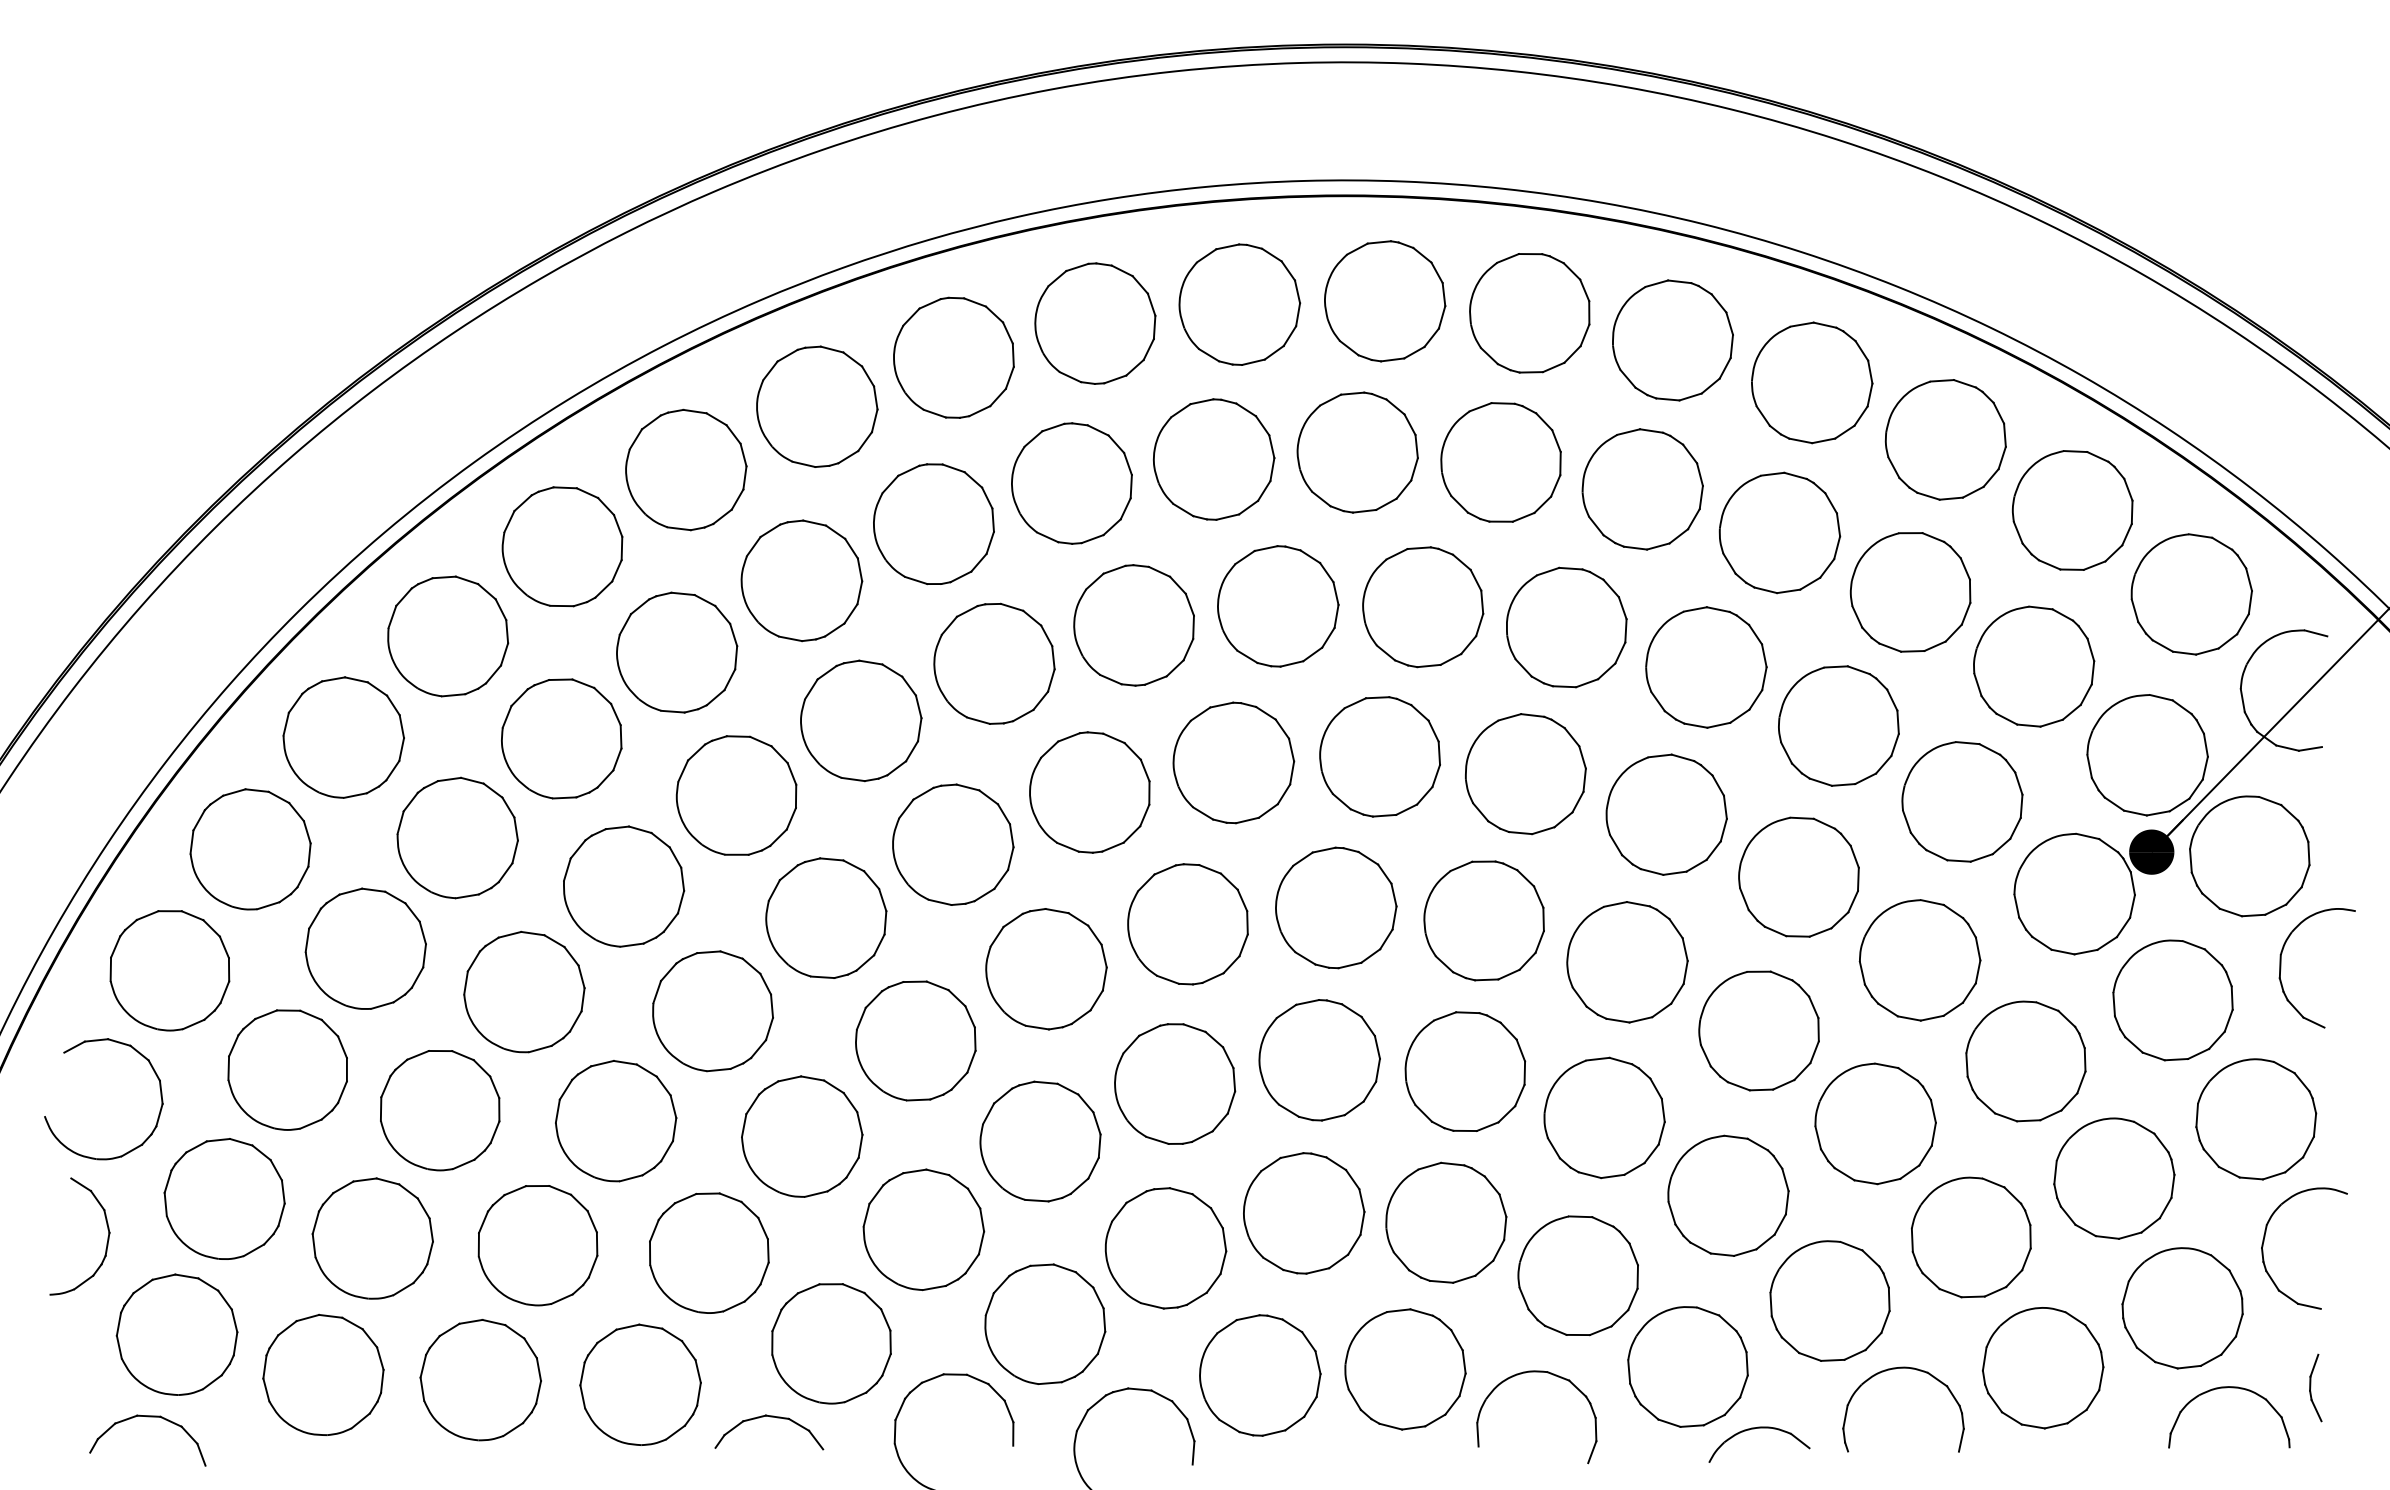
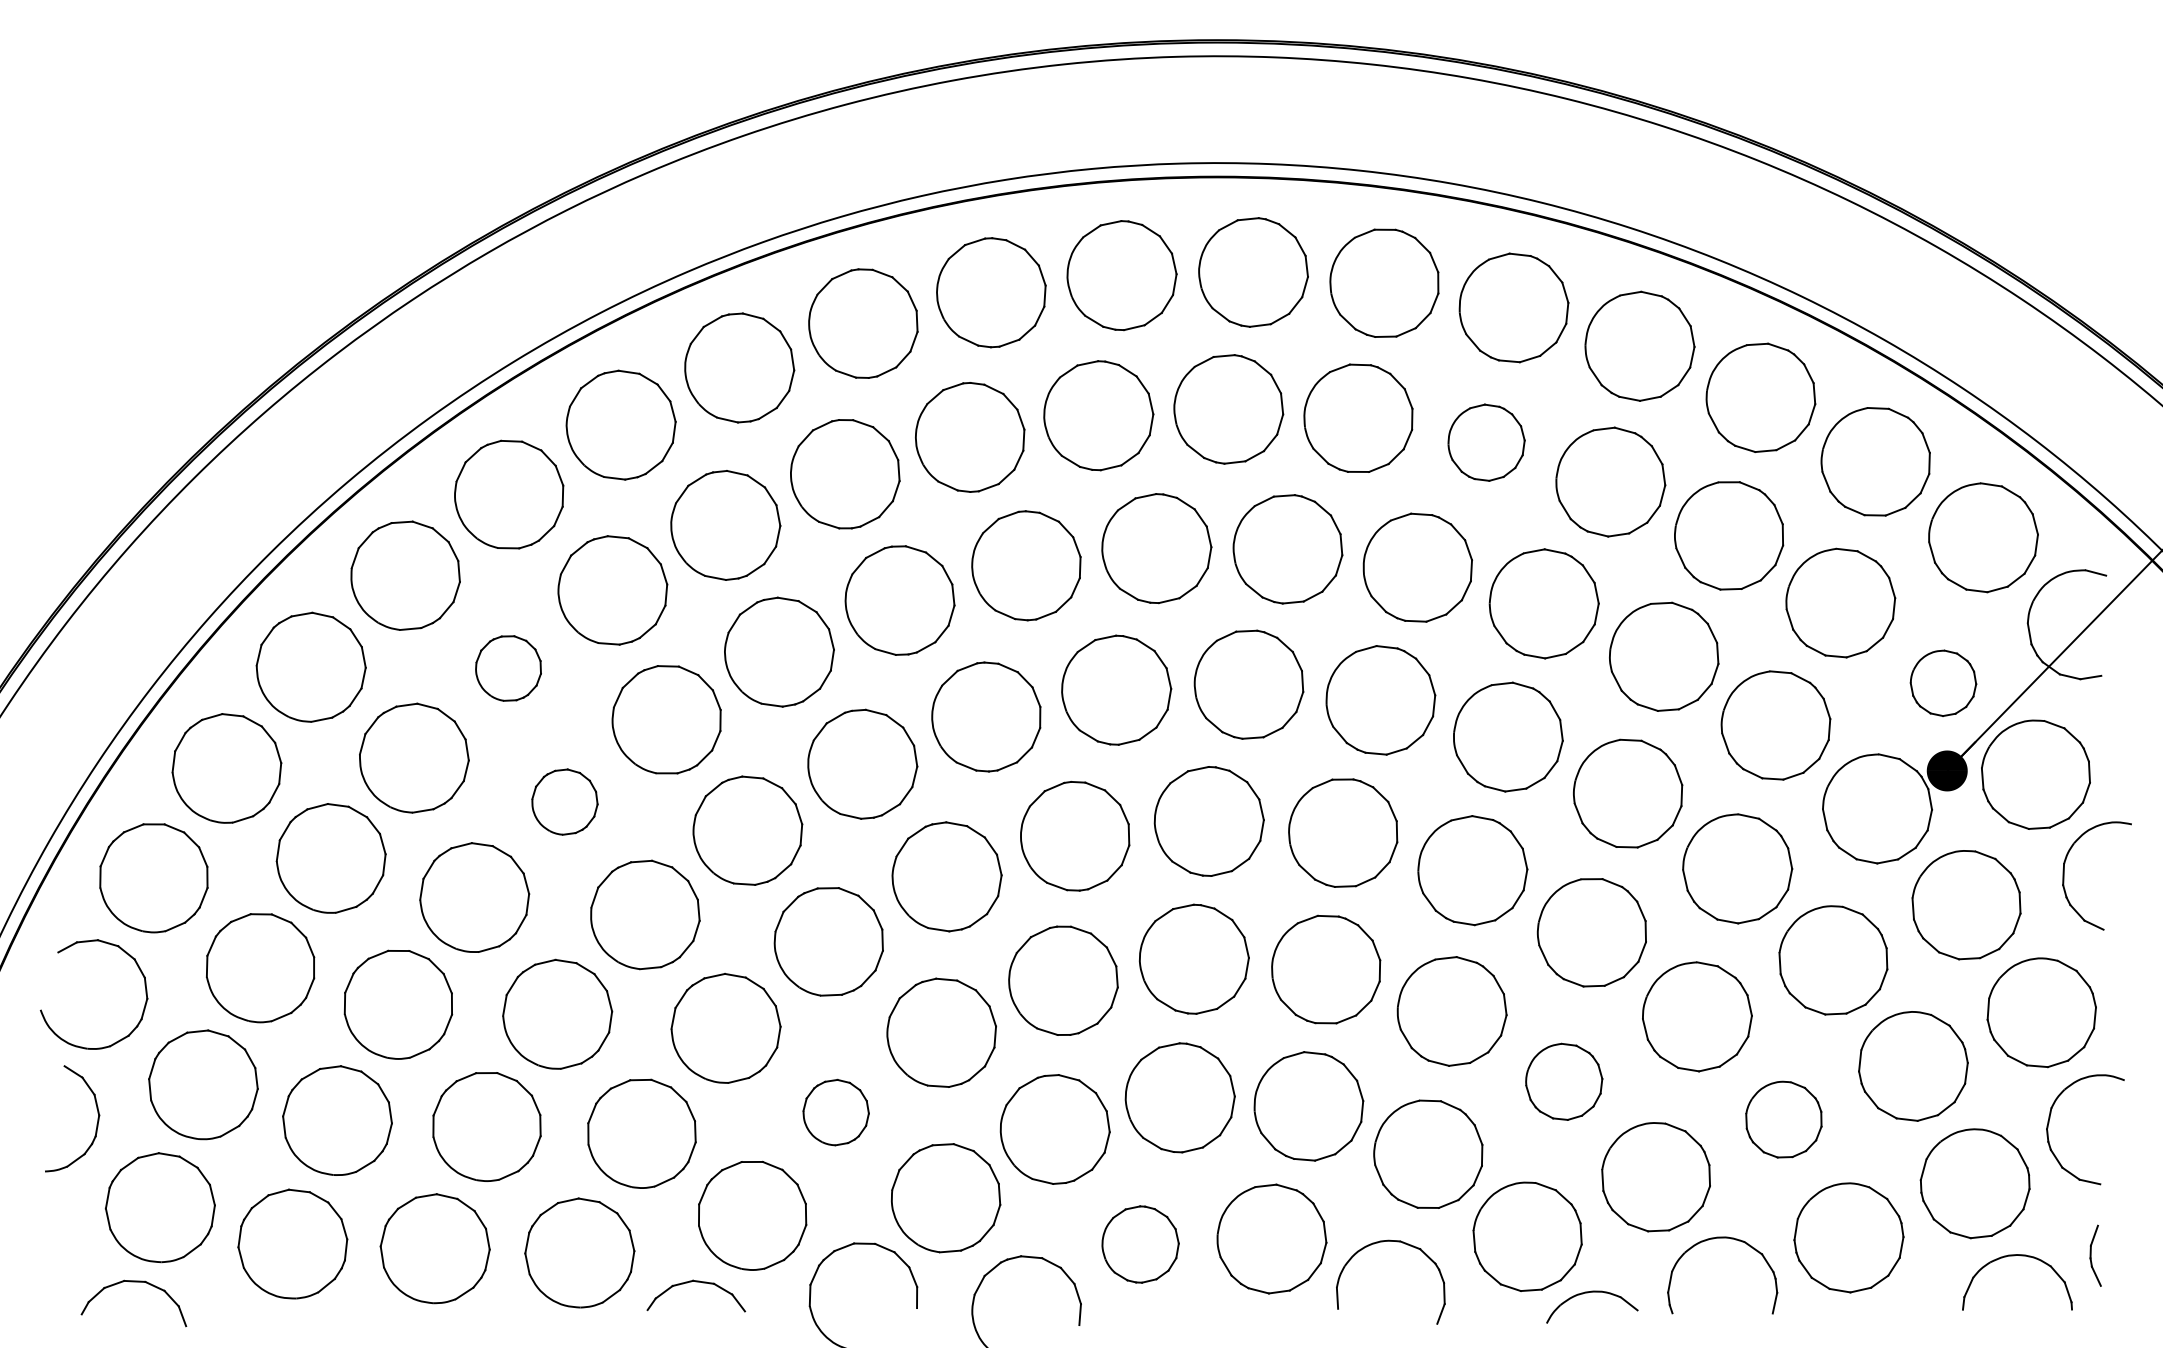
part: (1642, 489) -> (1486, 442), size x0.7
part: (561, 738) -> (508, 668), size x0.6
part: (2147, 755) -> (1943, 683), size x0.6
part: (624, 886) -> (565, 802), size x0.6
part: (1728, 1195) -> (1564, 1081), size x0.7
part: (923, 1229) -> (835, 1112), size x0.6
part: (1970, 1237) -> (1783, 1119), size x0.7
part: (1260, 1375) -> (1140, 1244), size x0.7

